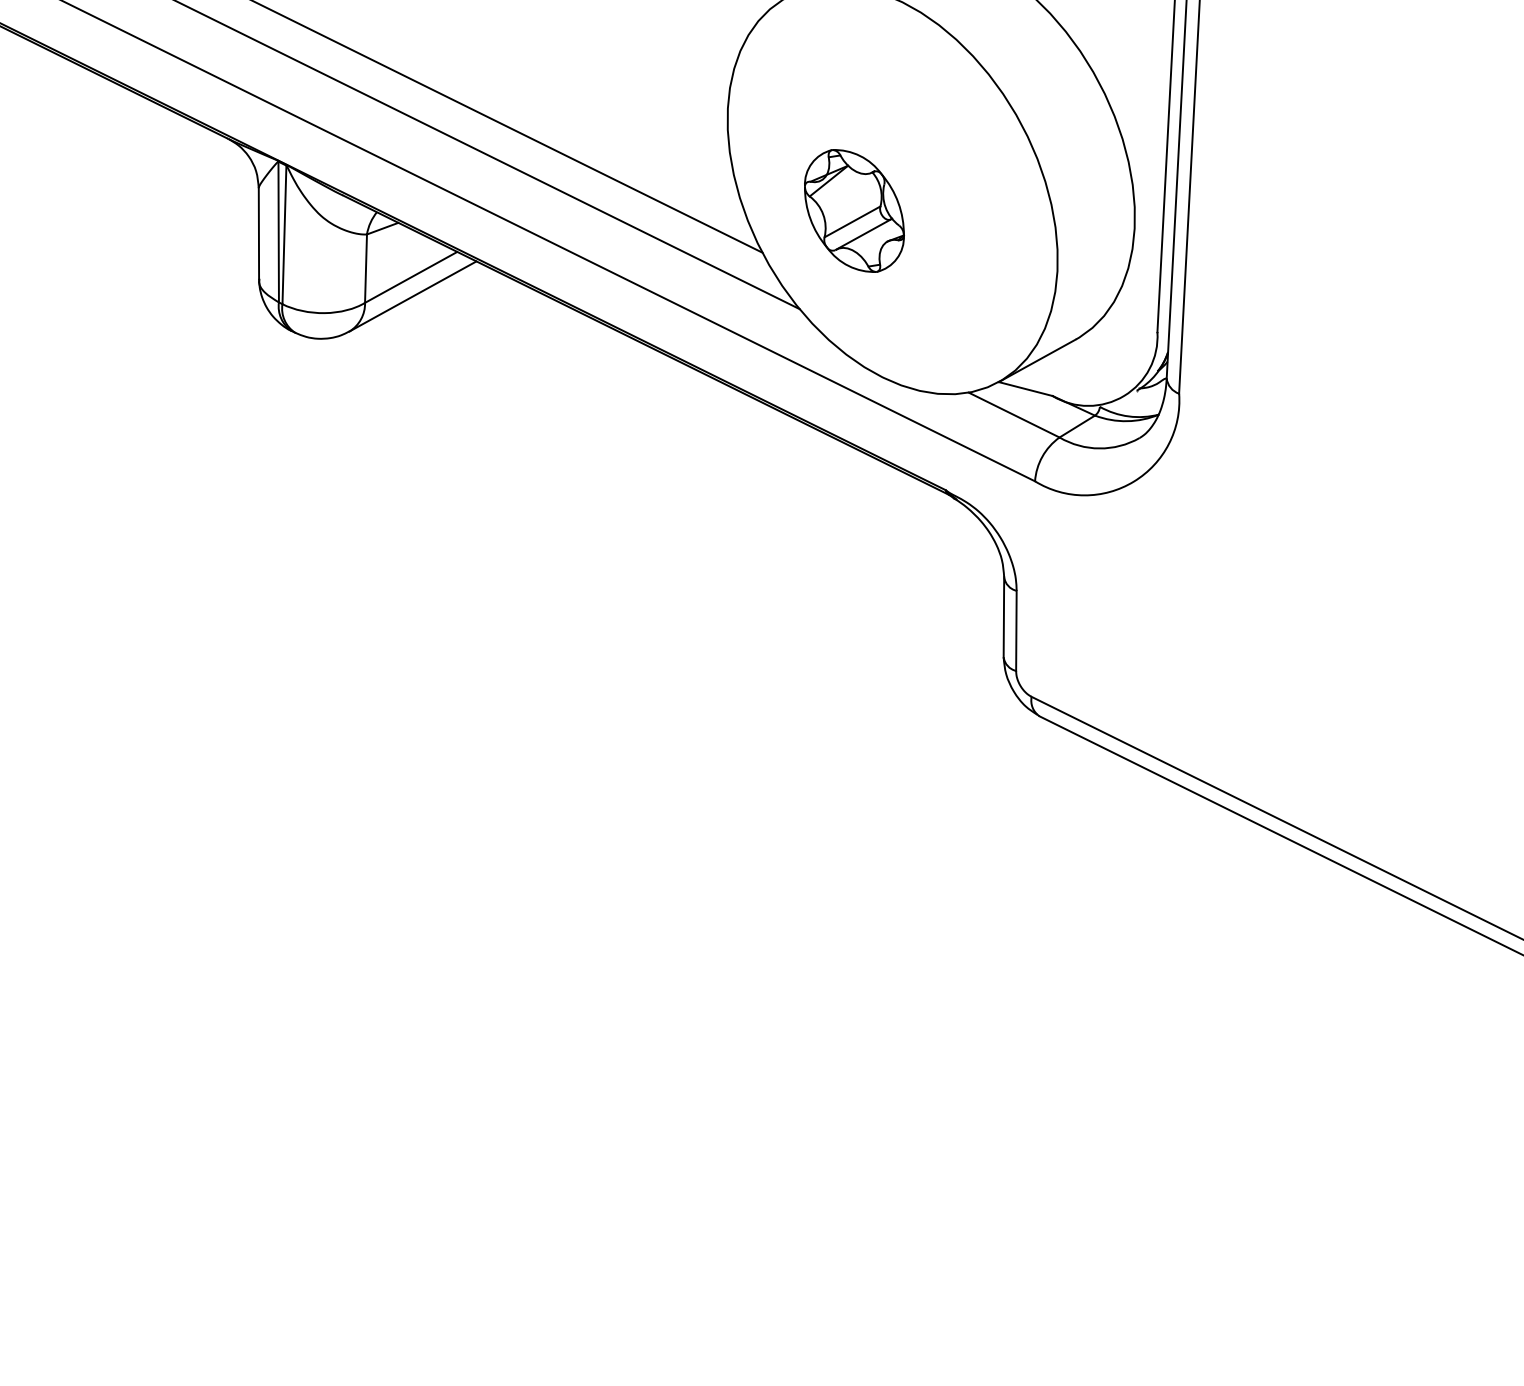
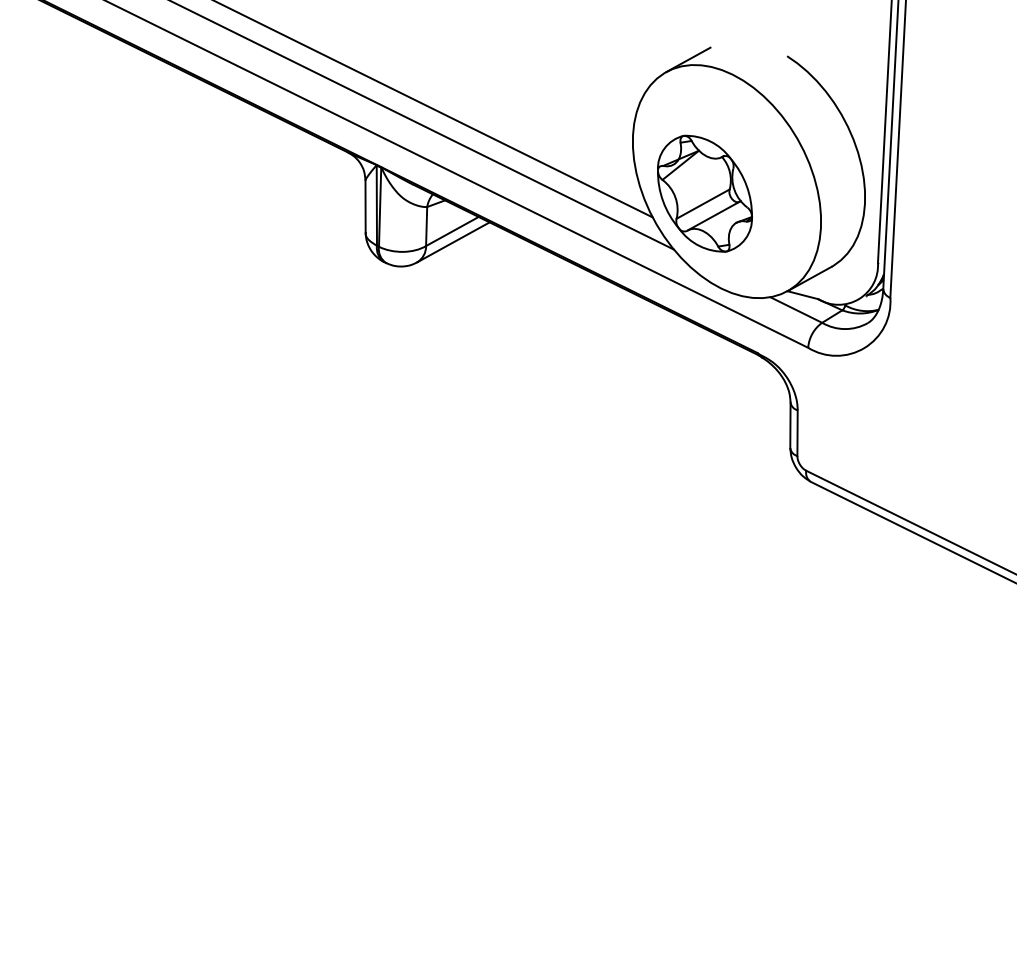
part: (854, 210) -> (705, 193), size x1.67

